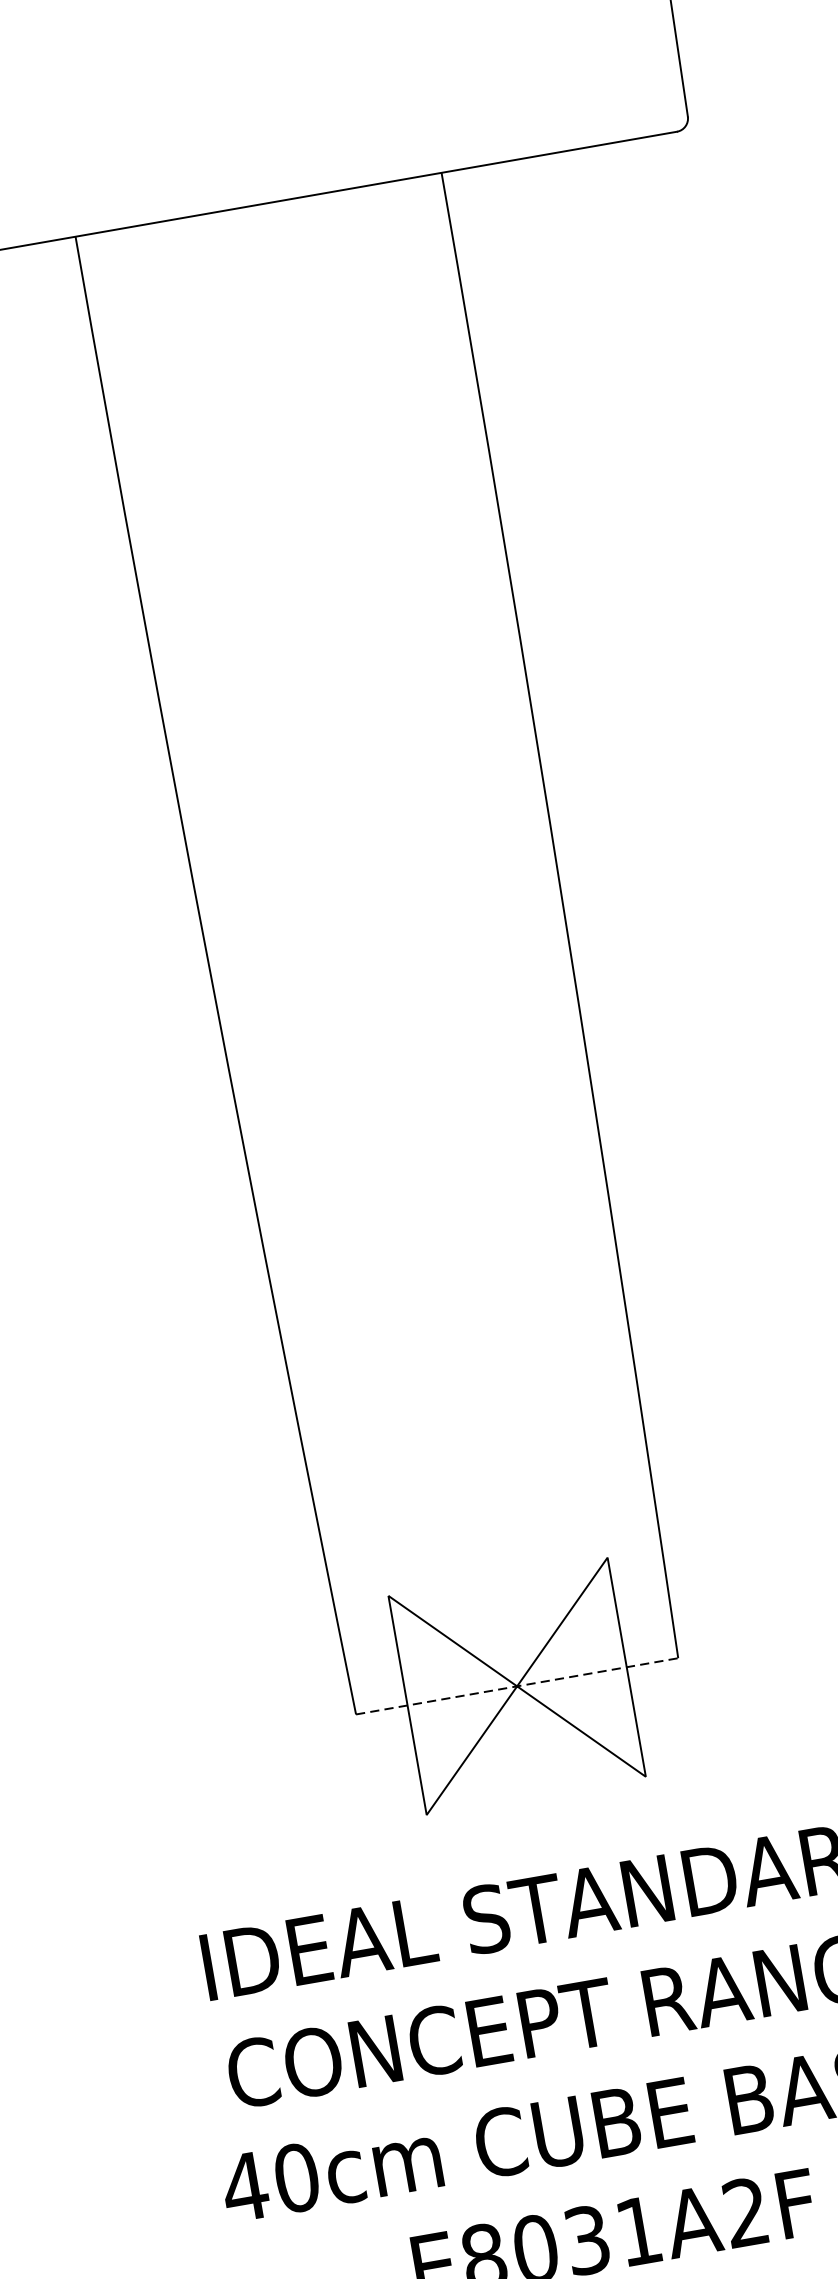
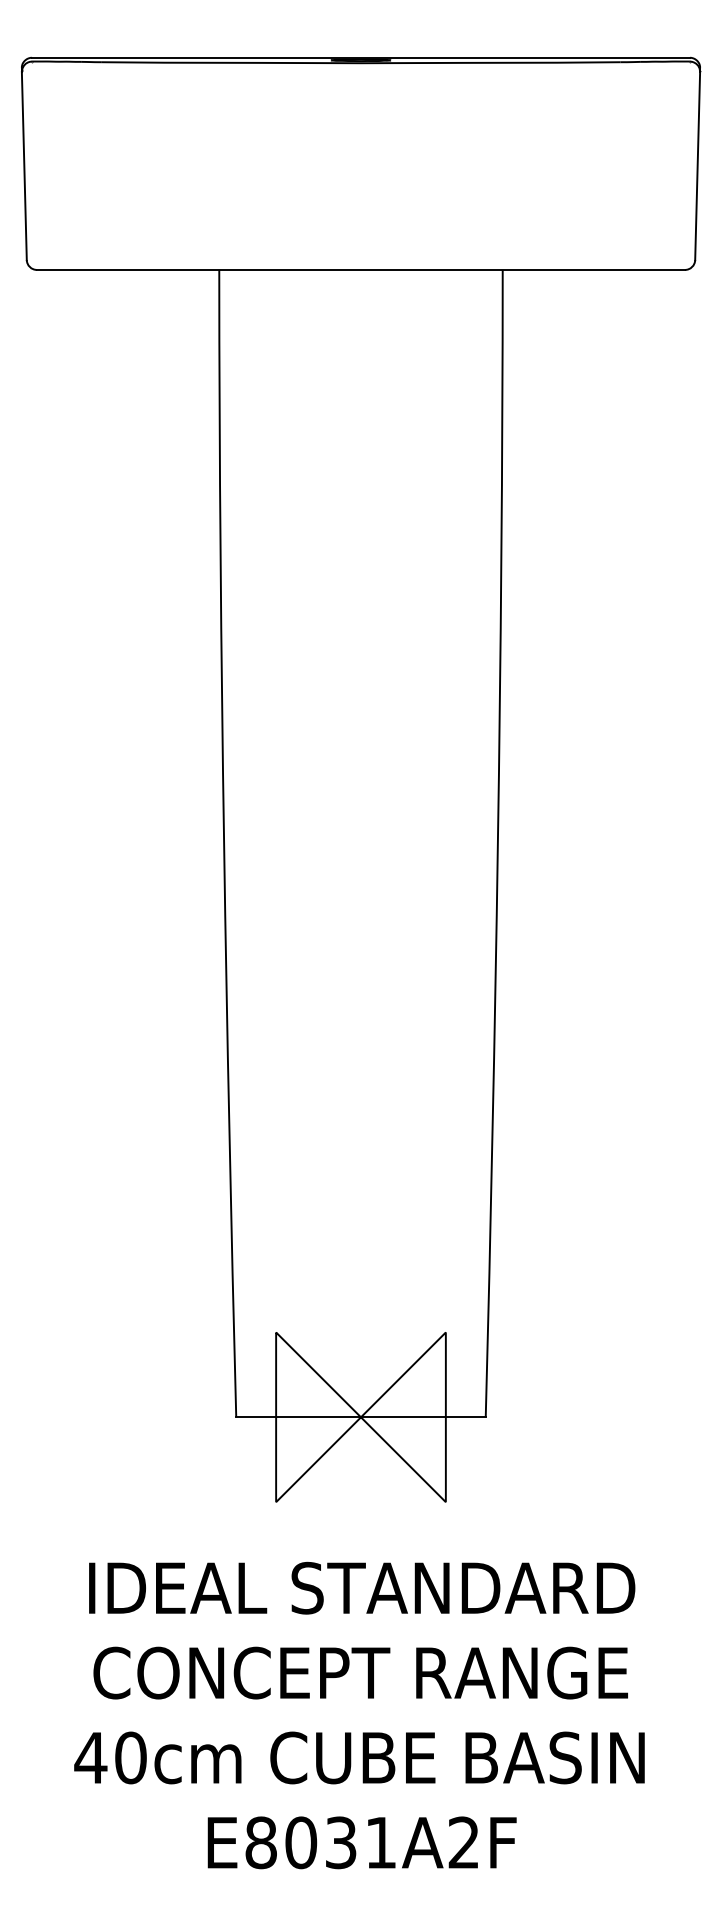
line: (517, 1686) -> (361, 1417), dashed -> solid

